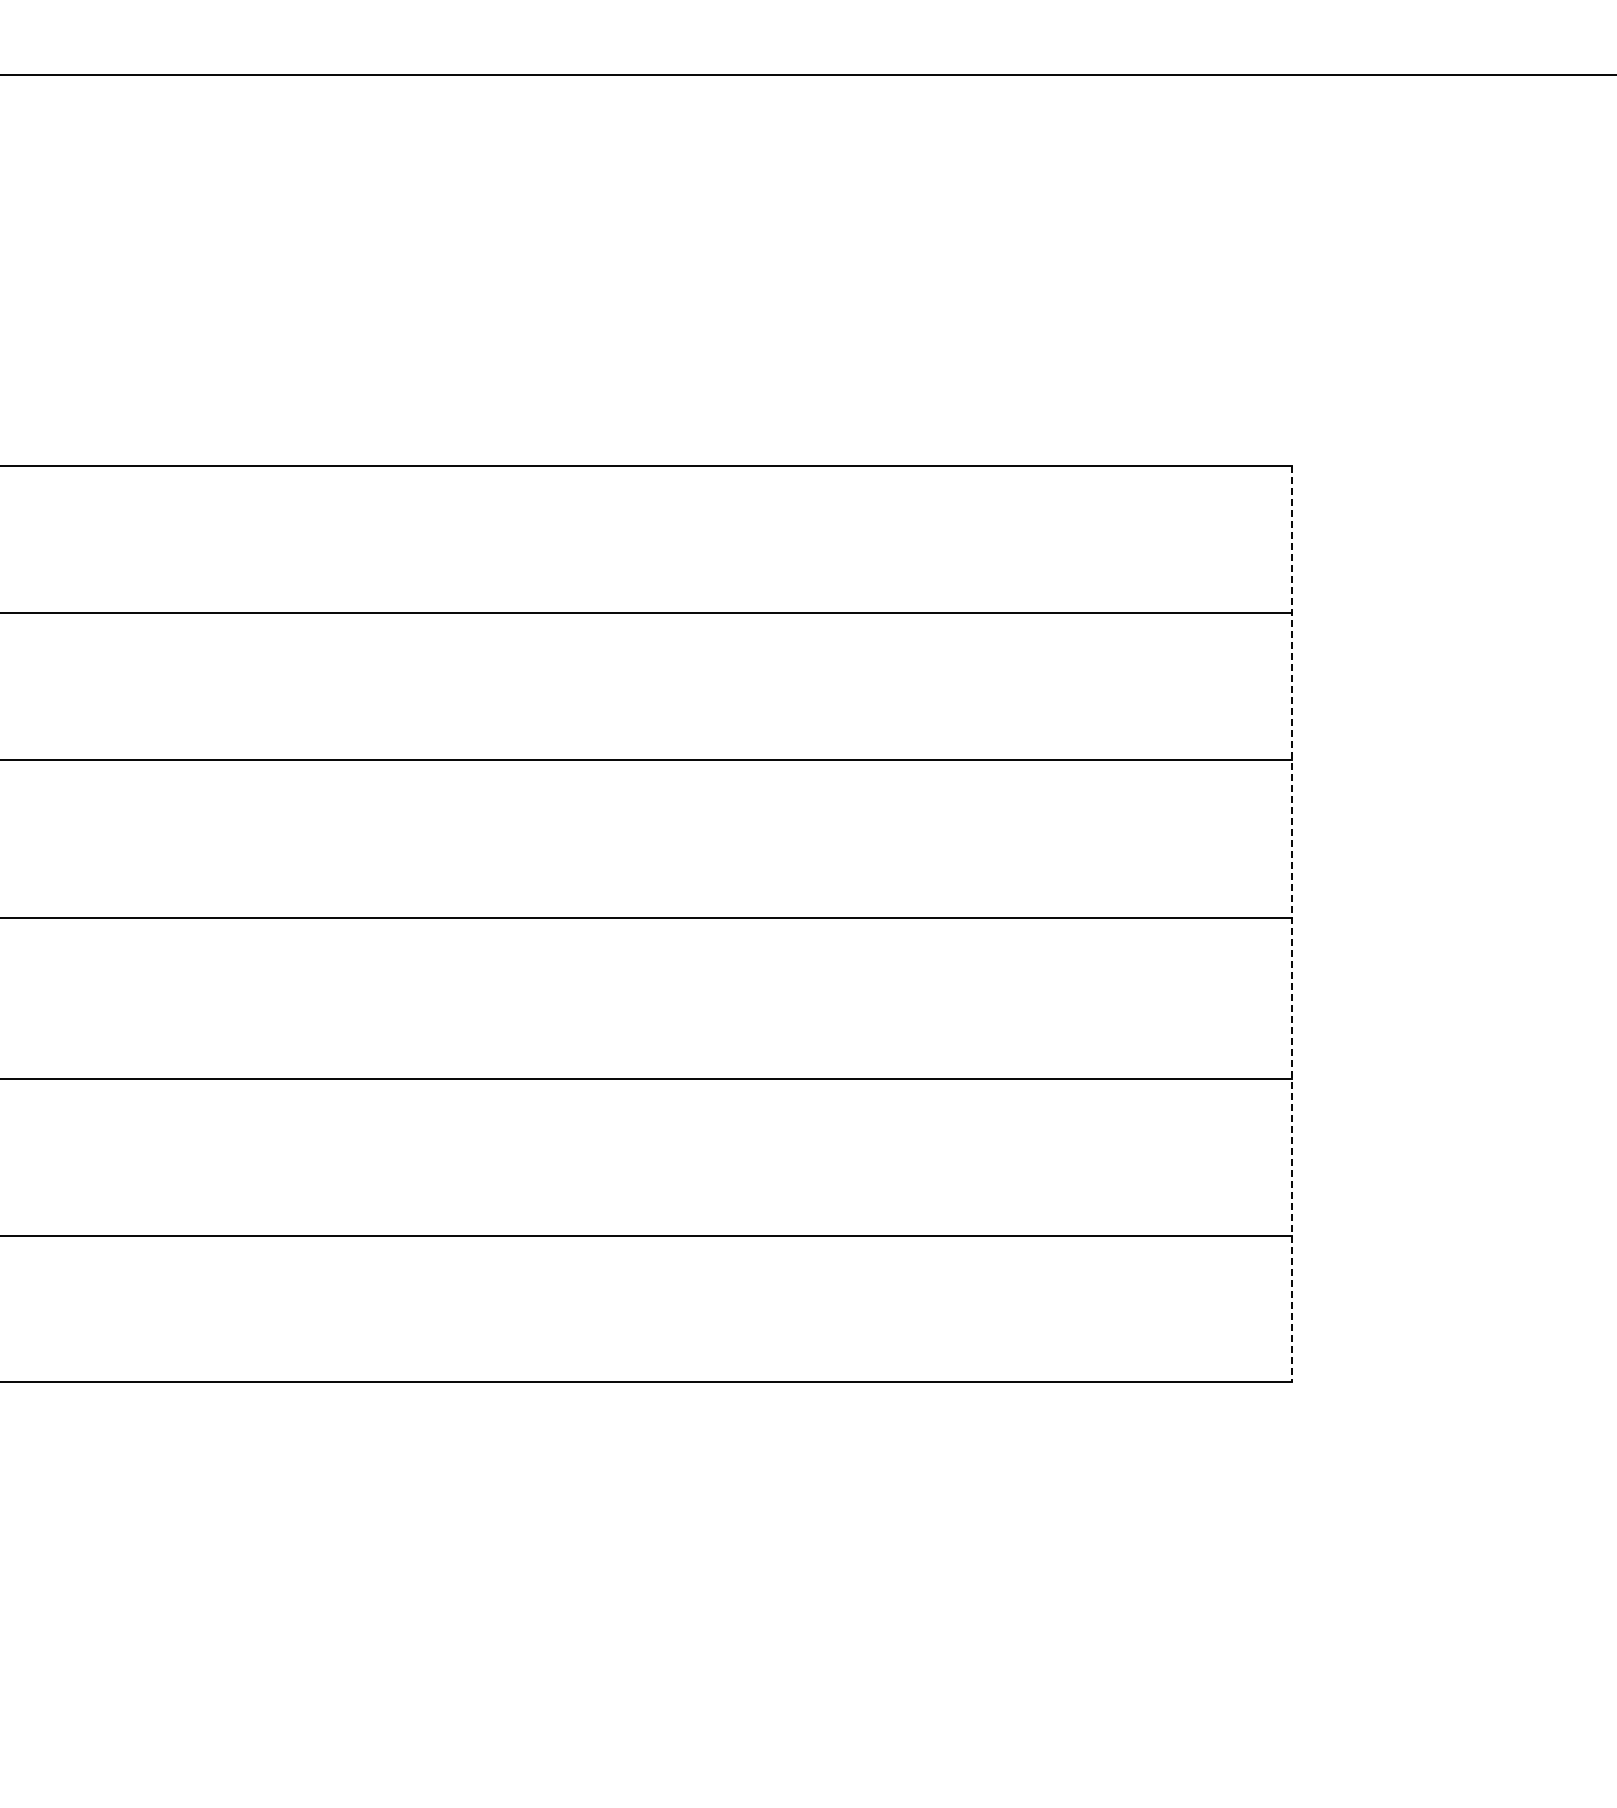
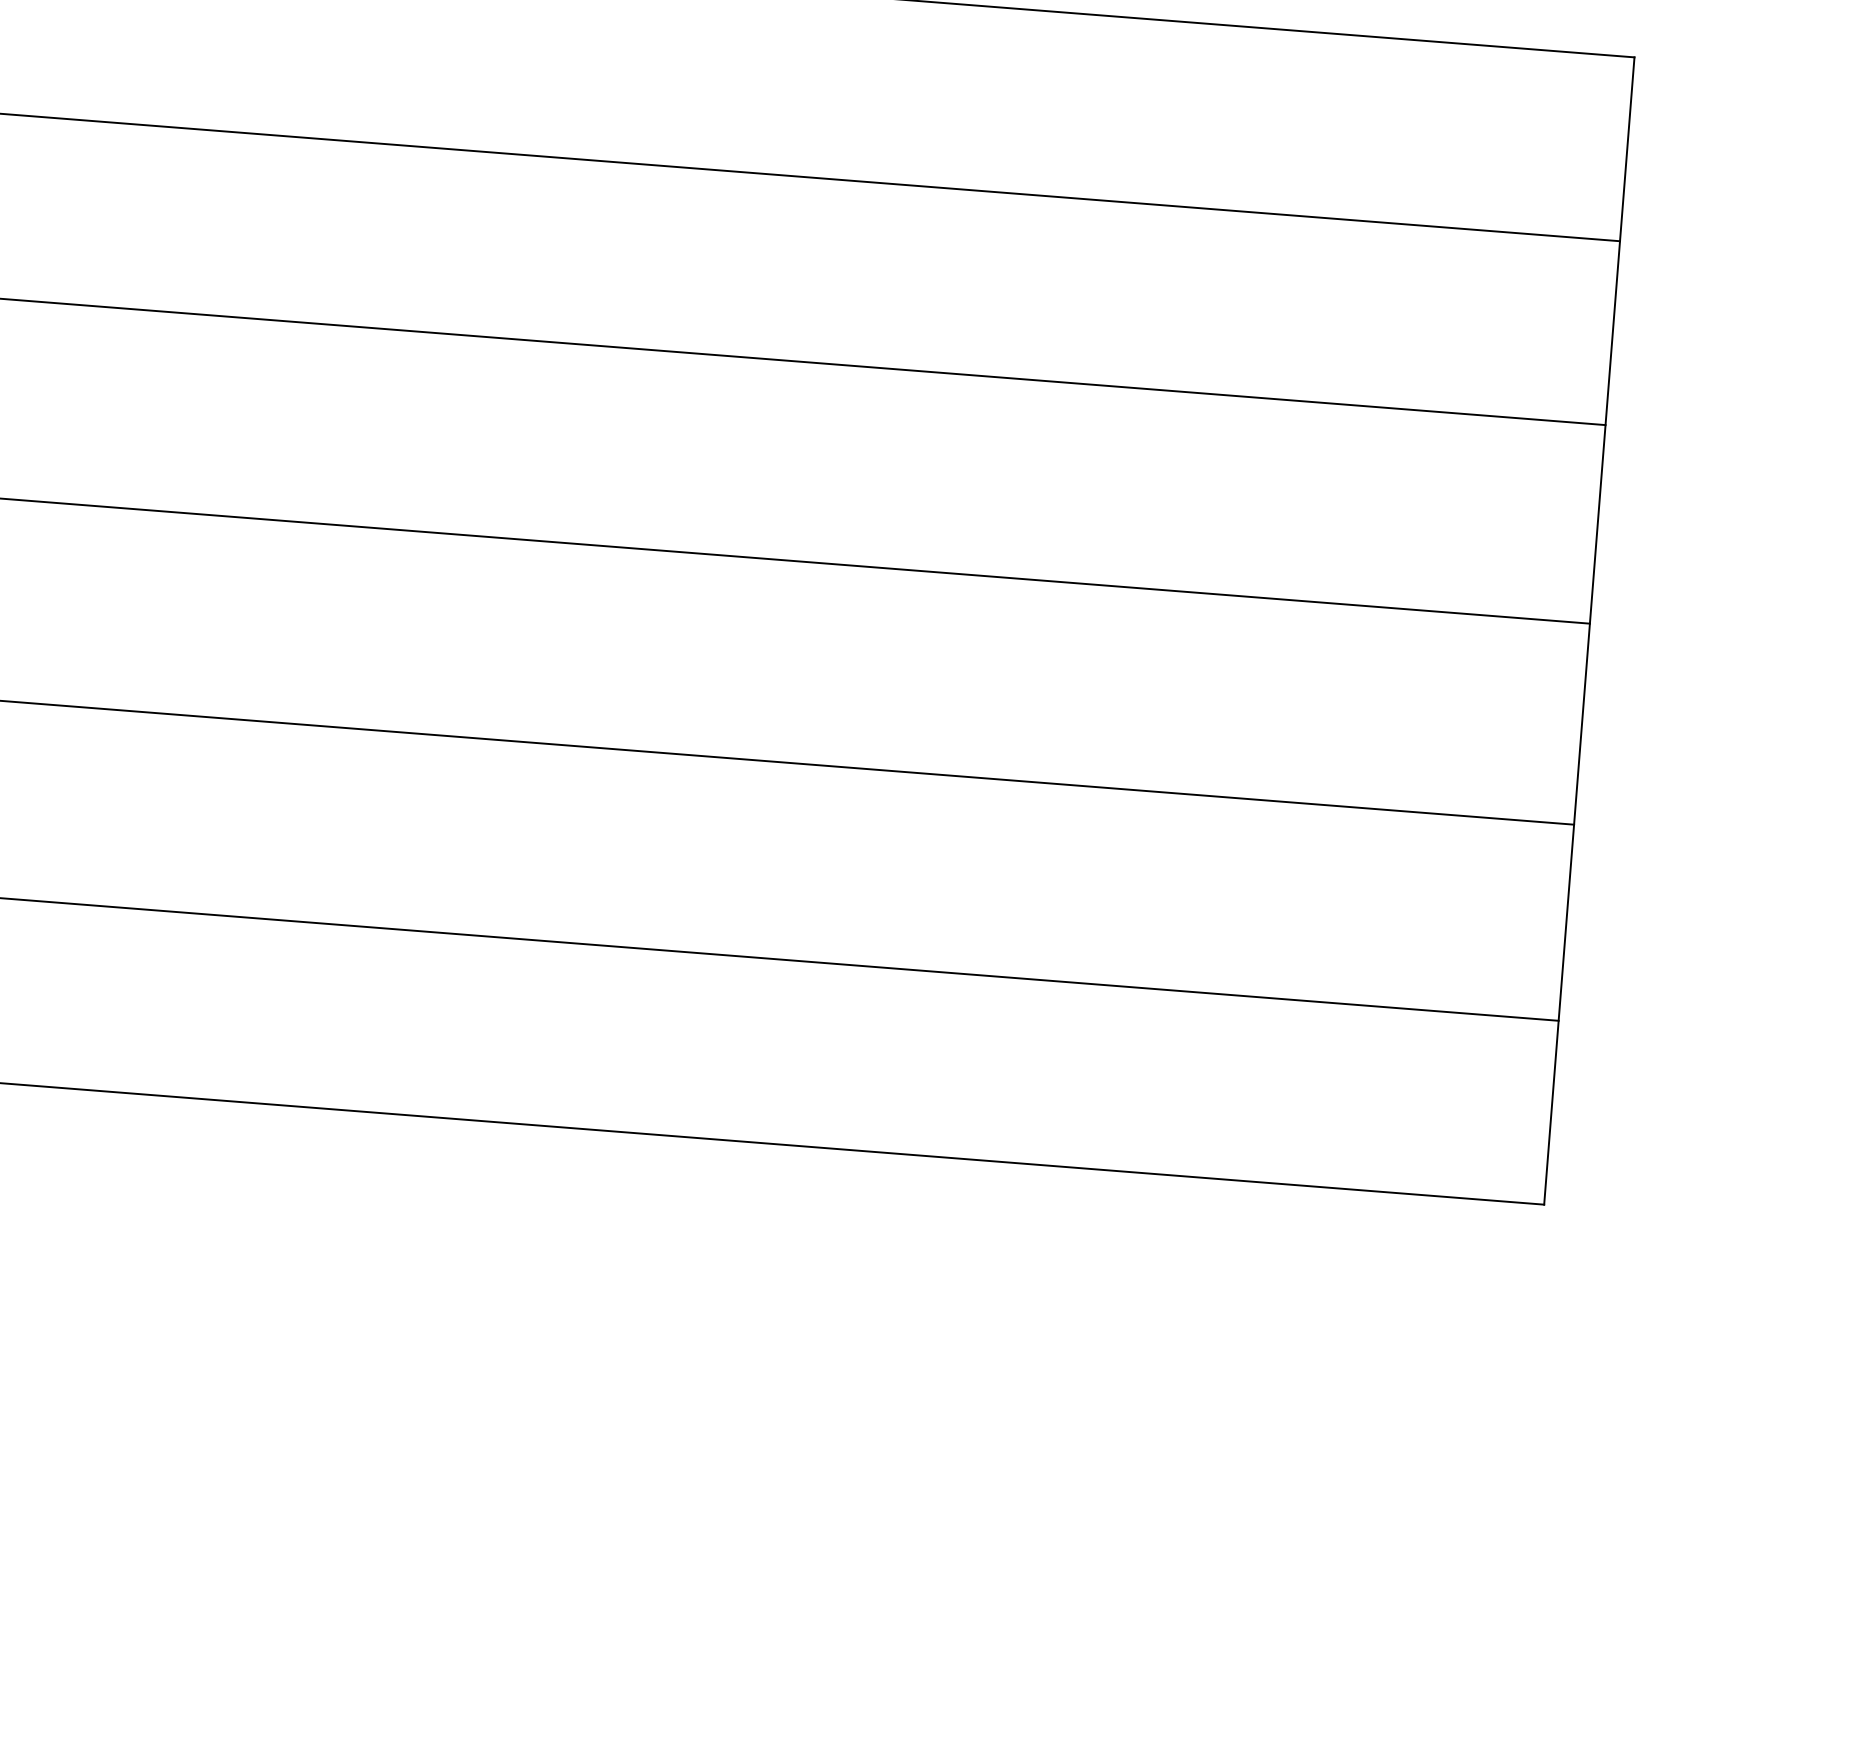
line: (1292, 924) -> (1589, 631), dashed -> solid

